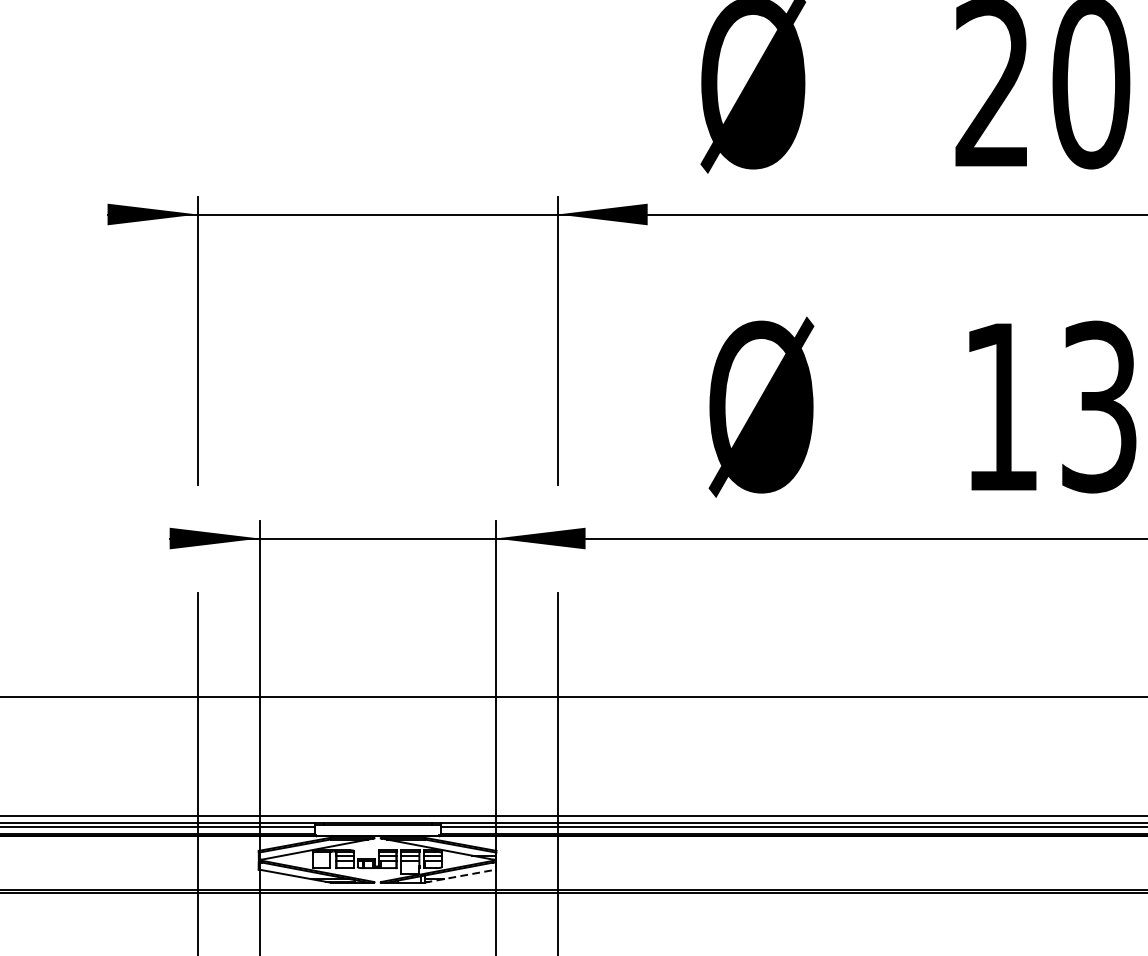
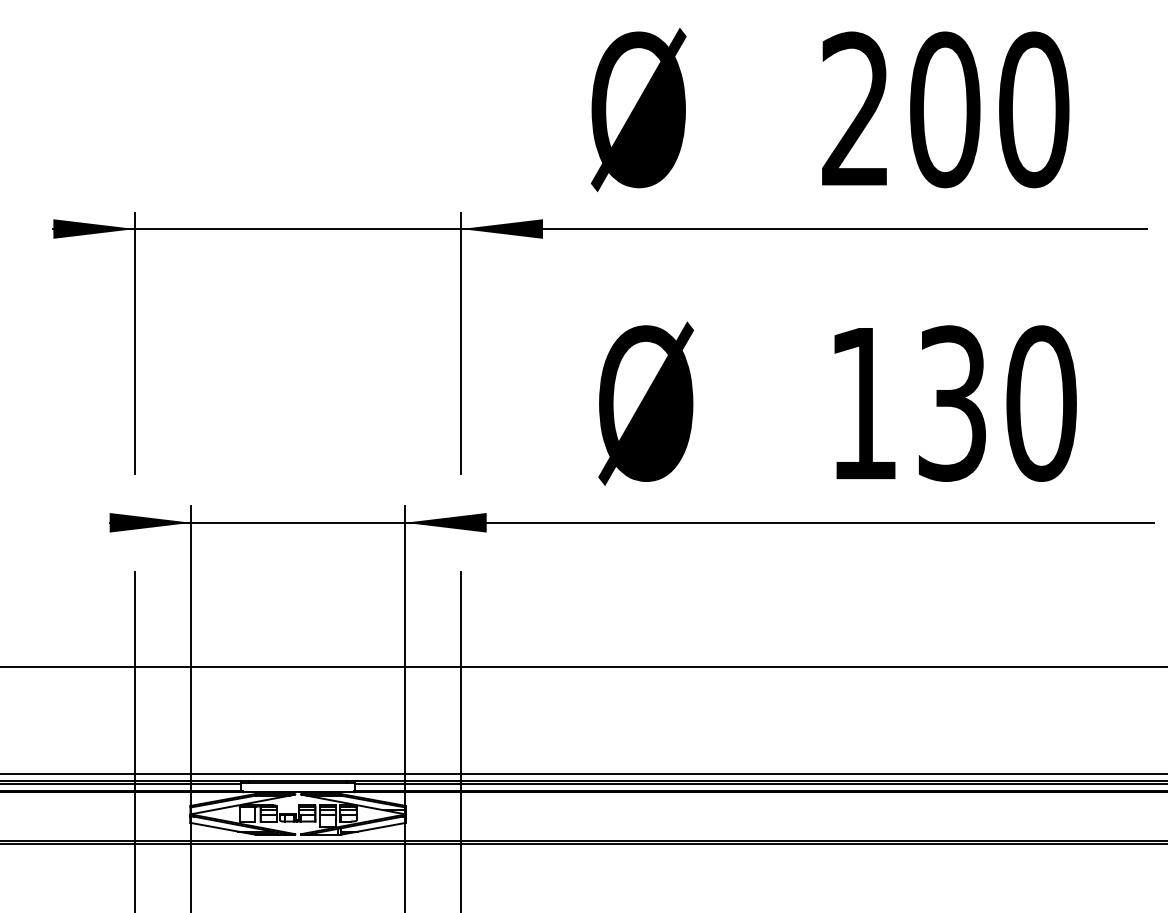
line: (460, 875) -> (373, 828), dashed -> solid

